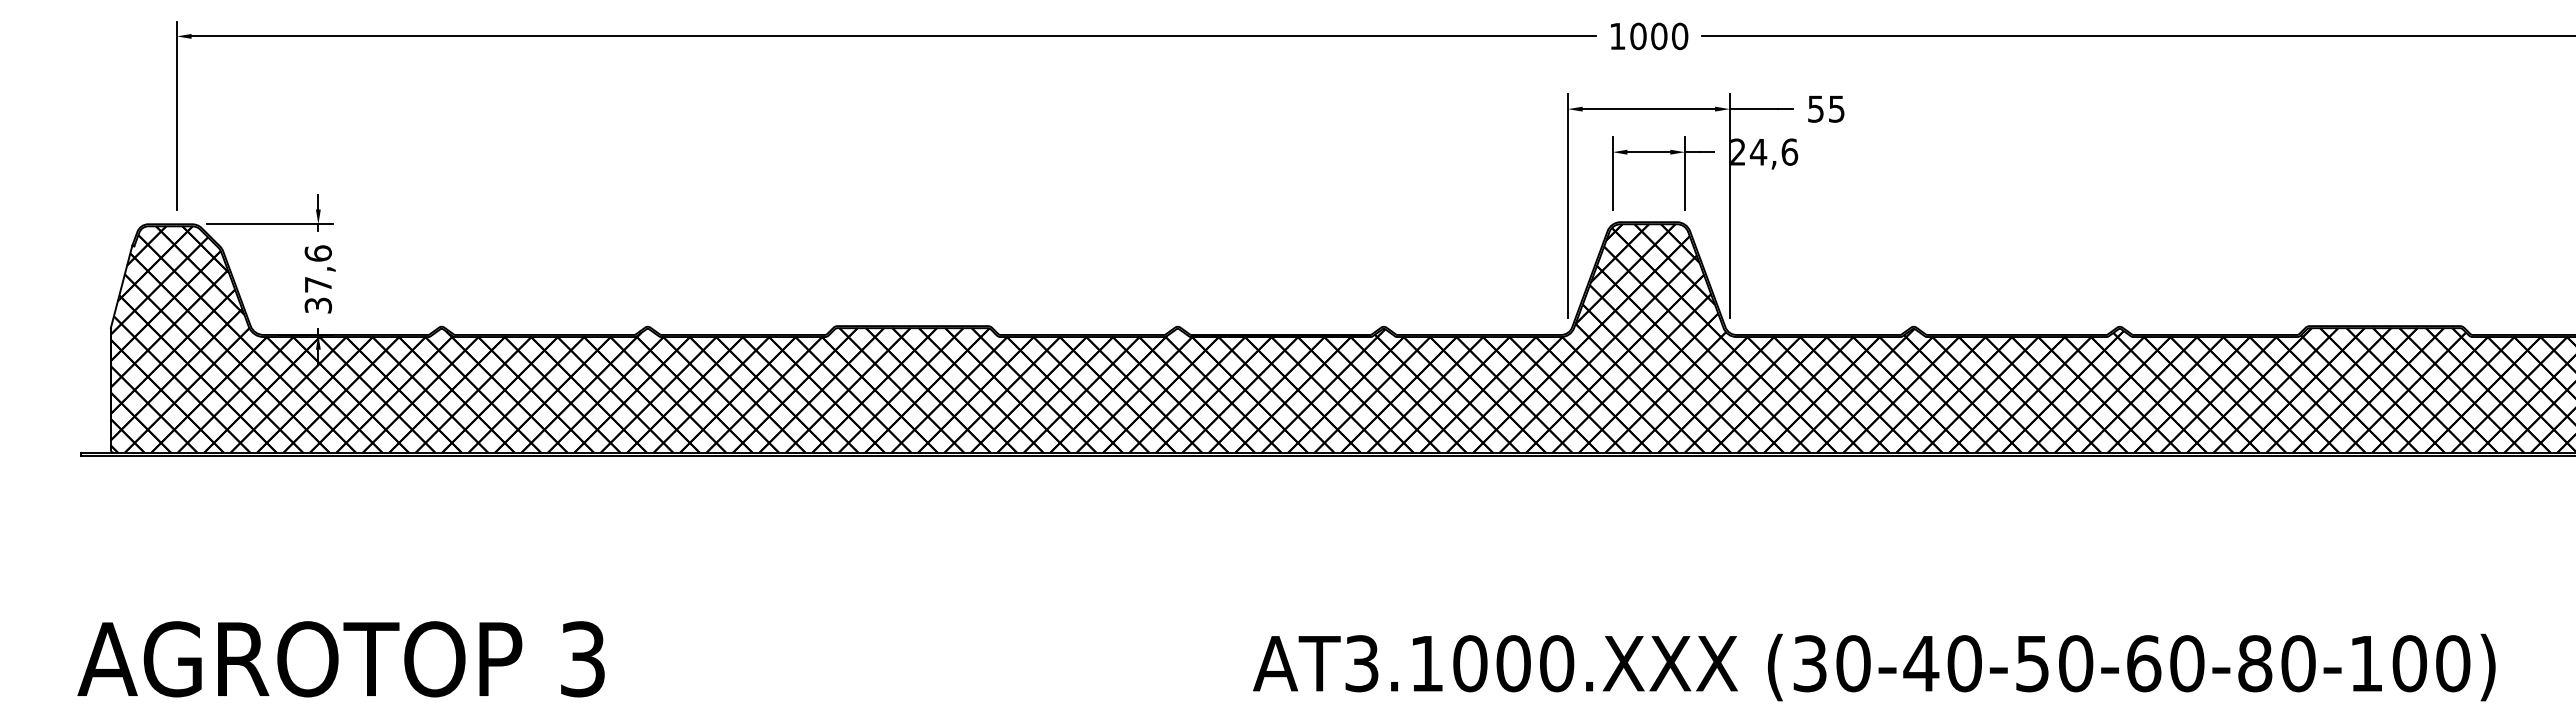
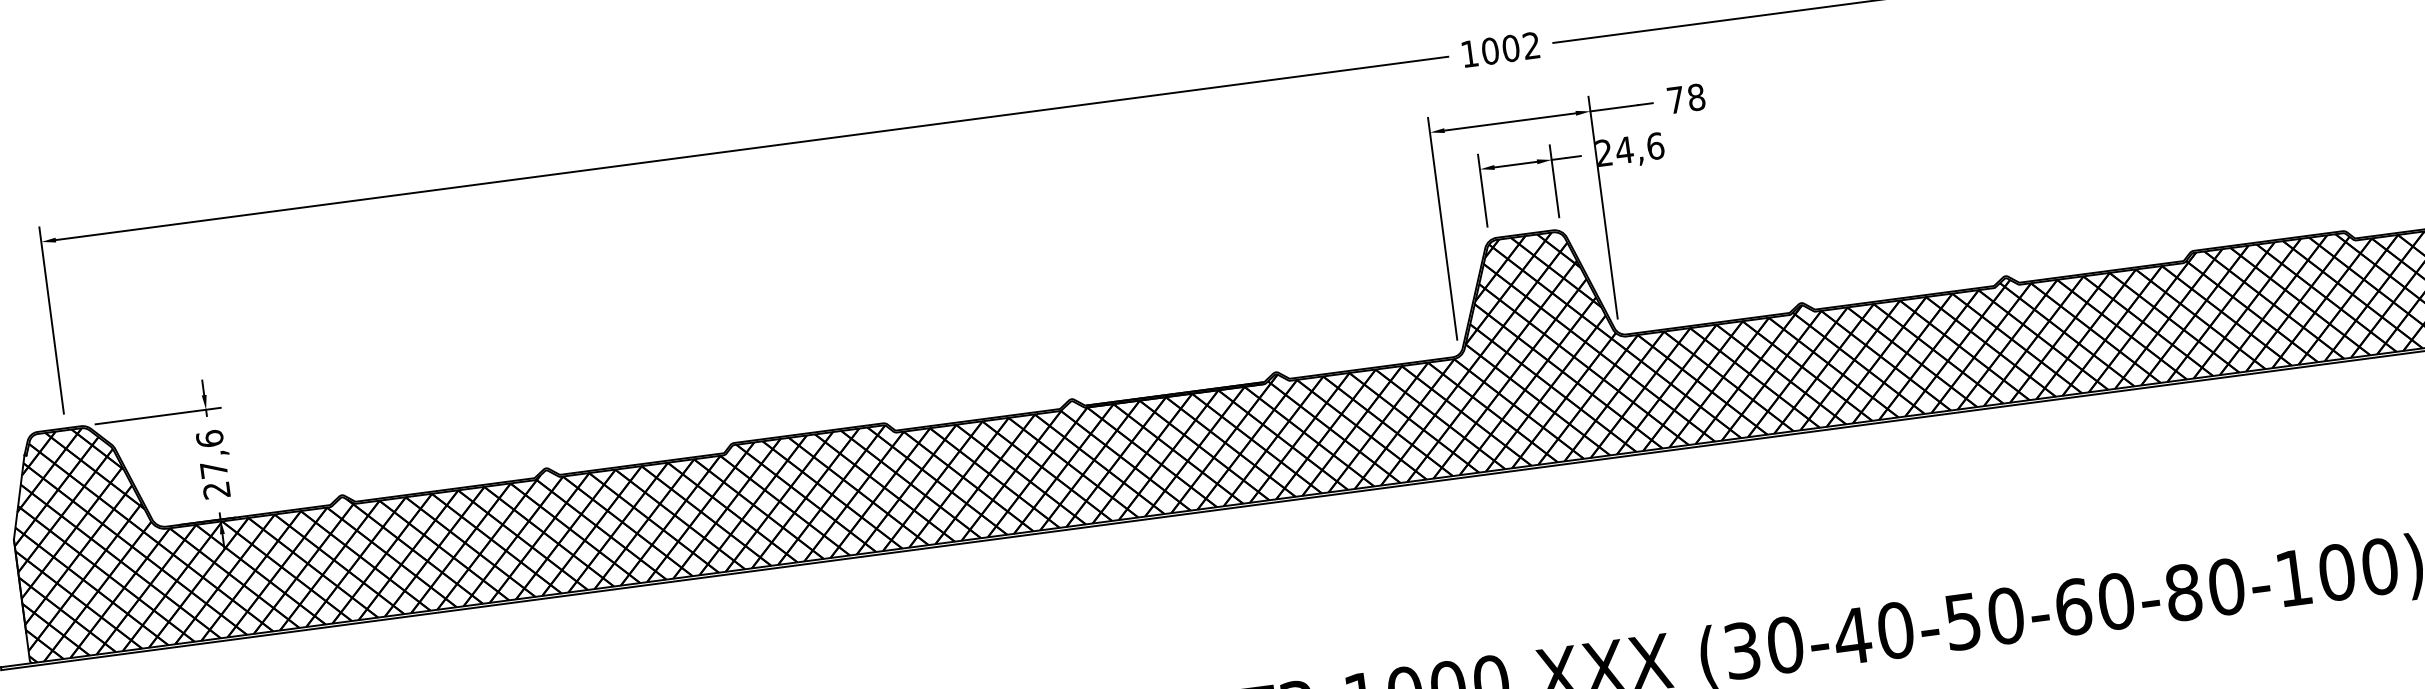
text: (1680, 36) -> (1532, 45), 1000 -> 1002
text: (1826, 108) -> (1686, 98), 55 -> 78
text: (318, 305) -> (216, 490), 37,6 -> 27,6

